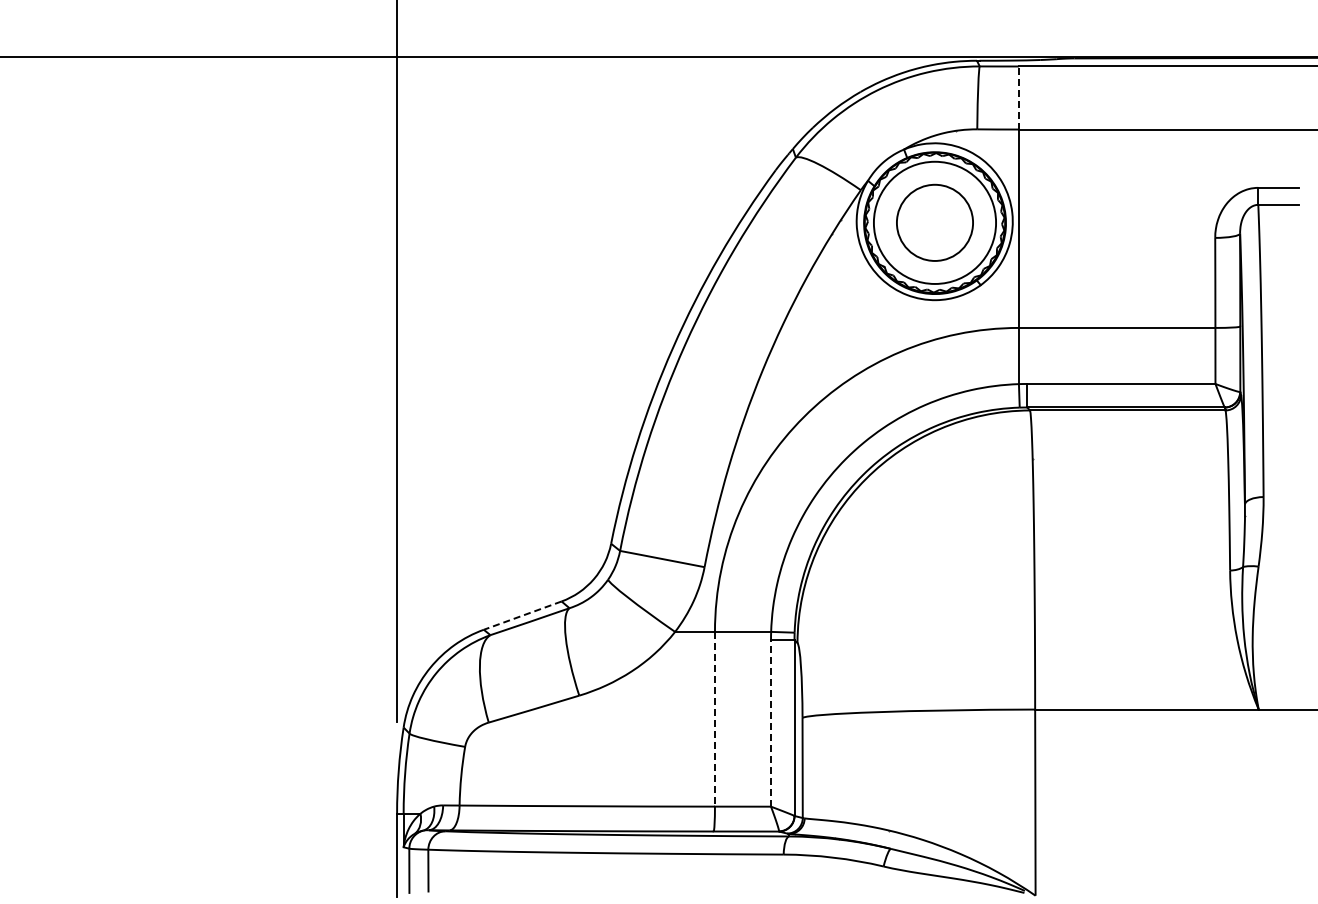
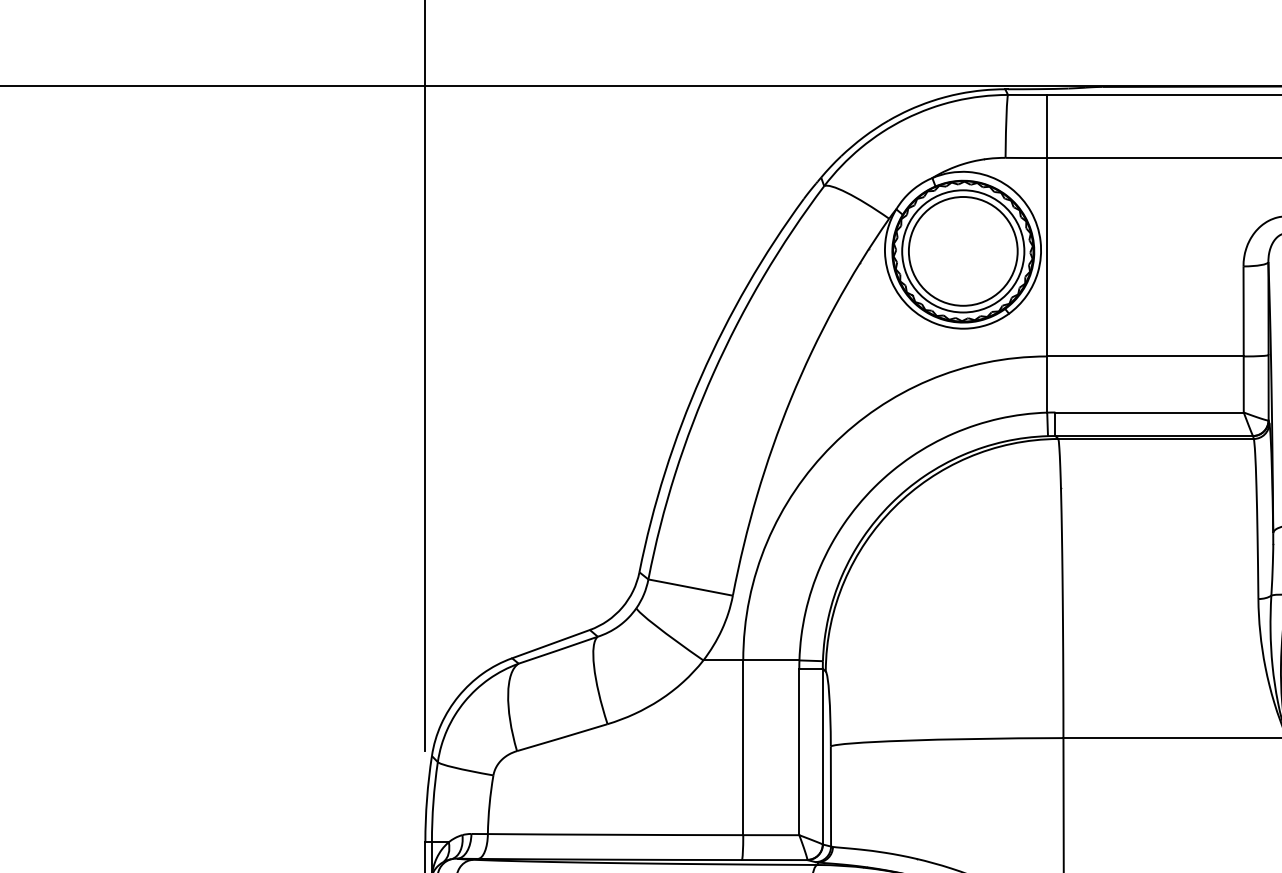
line: (1018, 98) -> (1046, 127), dashed -> solid
circle: (934, 222) -> (962, 251), size x1.43
line: (522, 615) -> (550, 644), dashed -> solid
line: (714, 719) -> (742, 748), dashed -> solid
line: (771, 722) -> (799, 751), dashed -> solid

